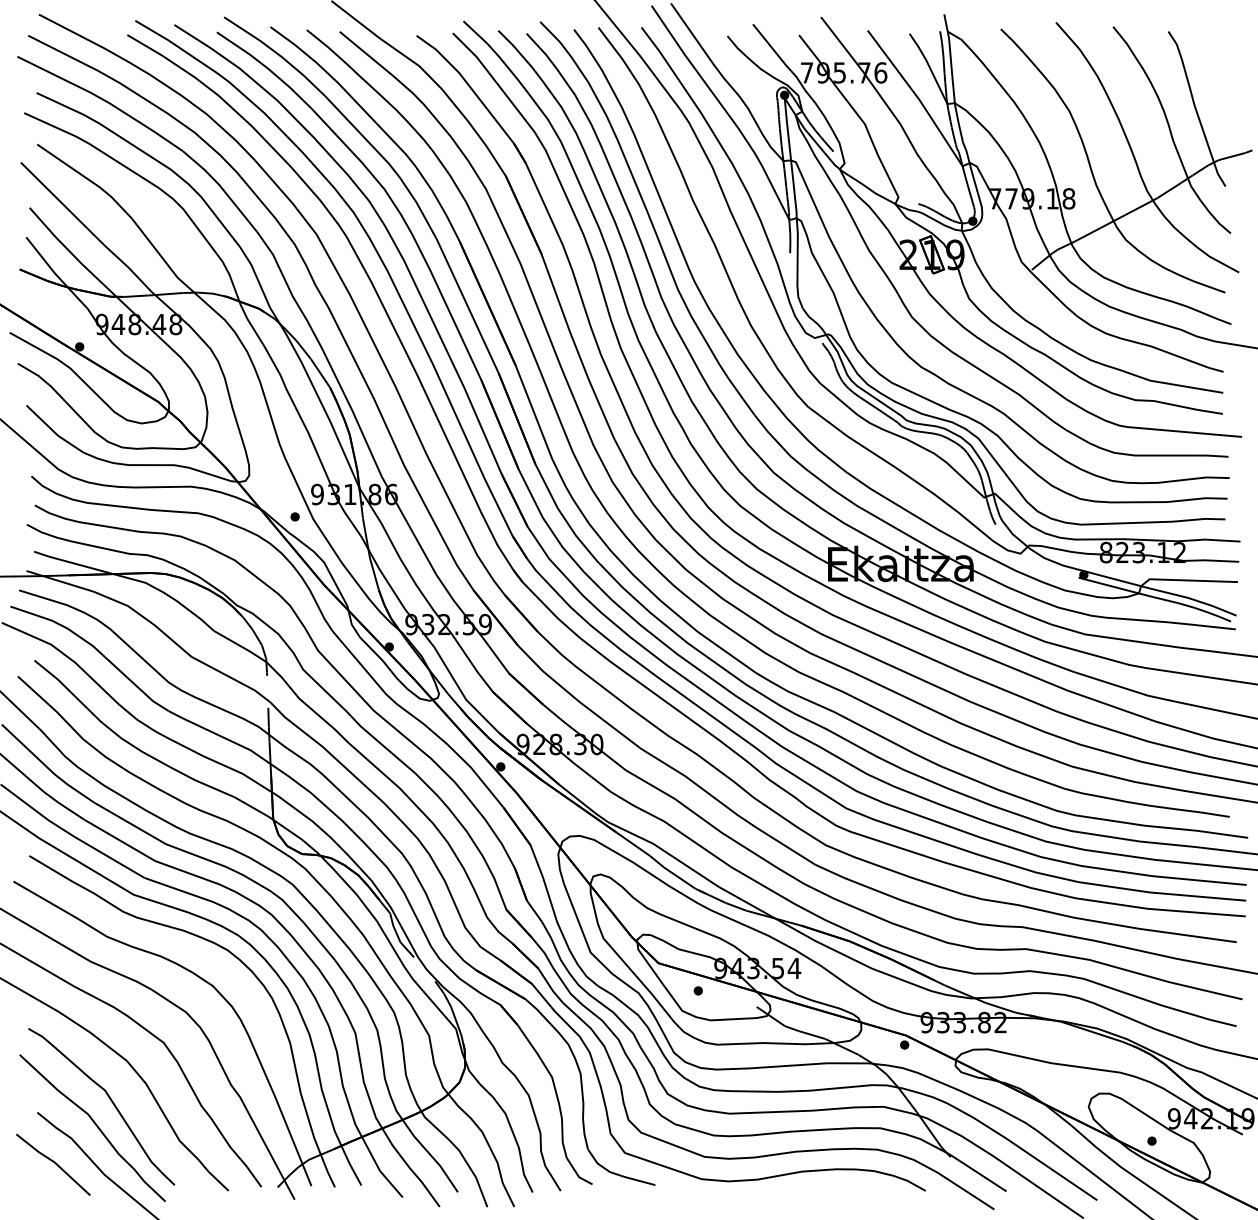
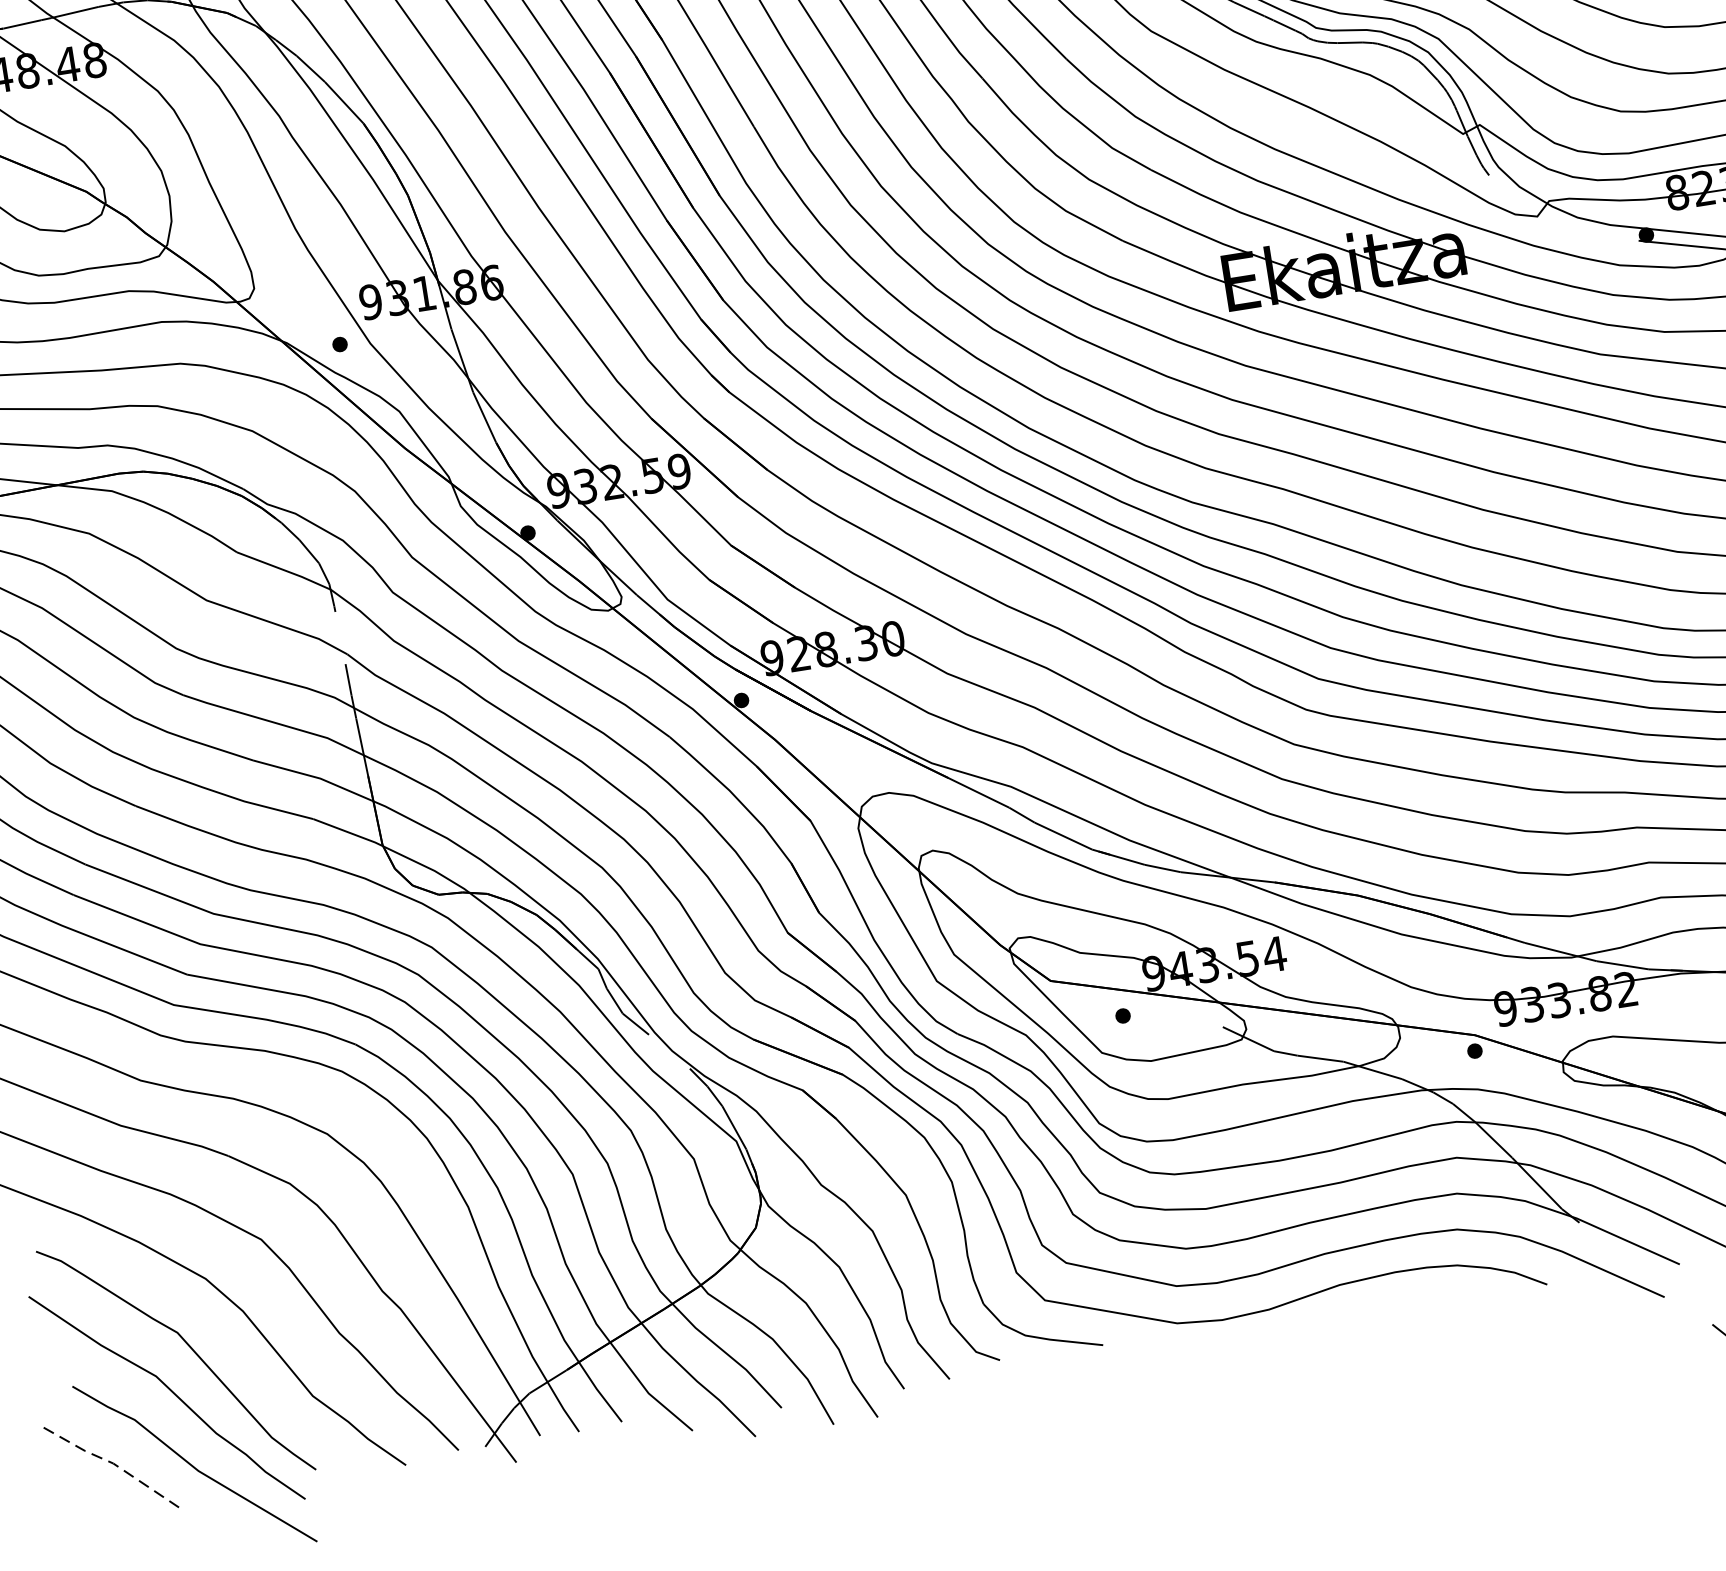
line: (54, 1162) -> (113, 1463), solid -> dashed

